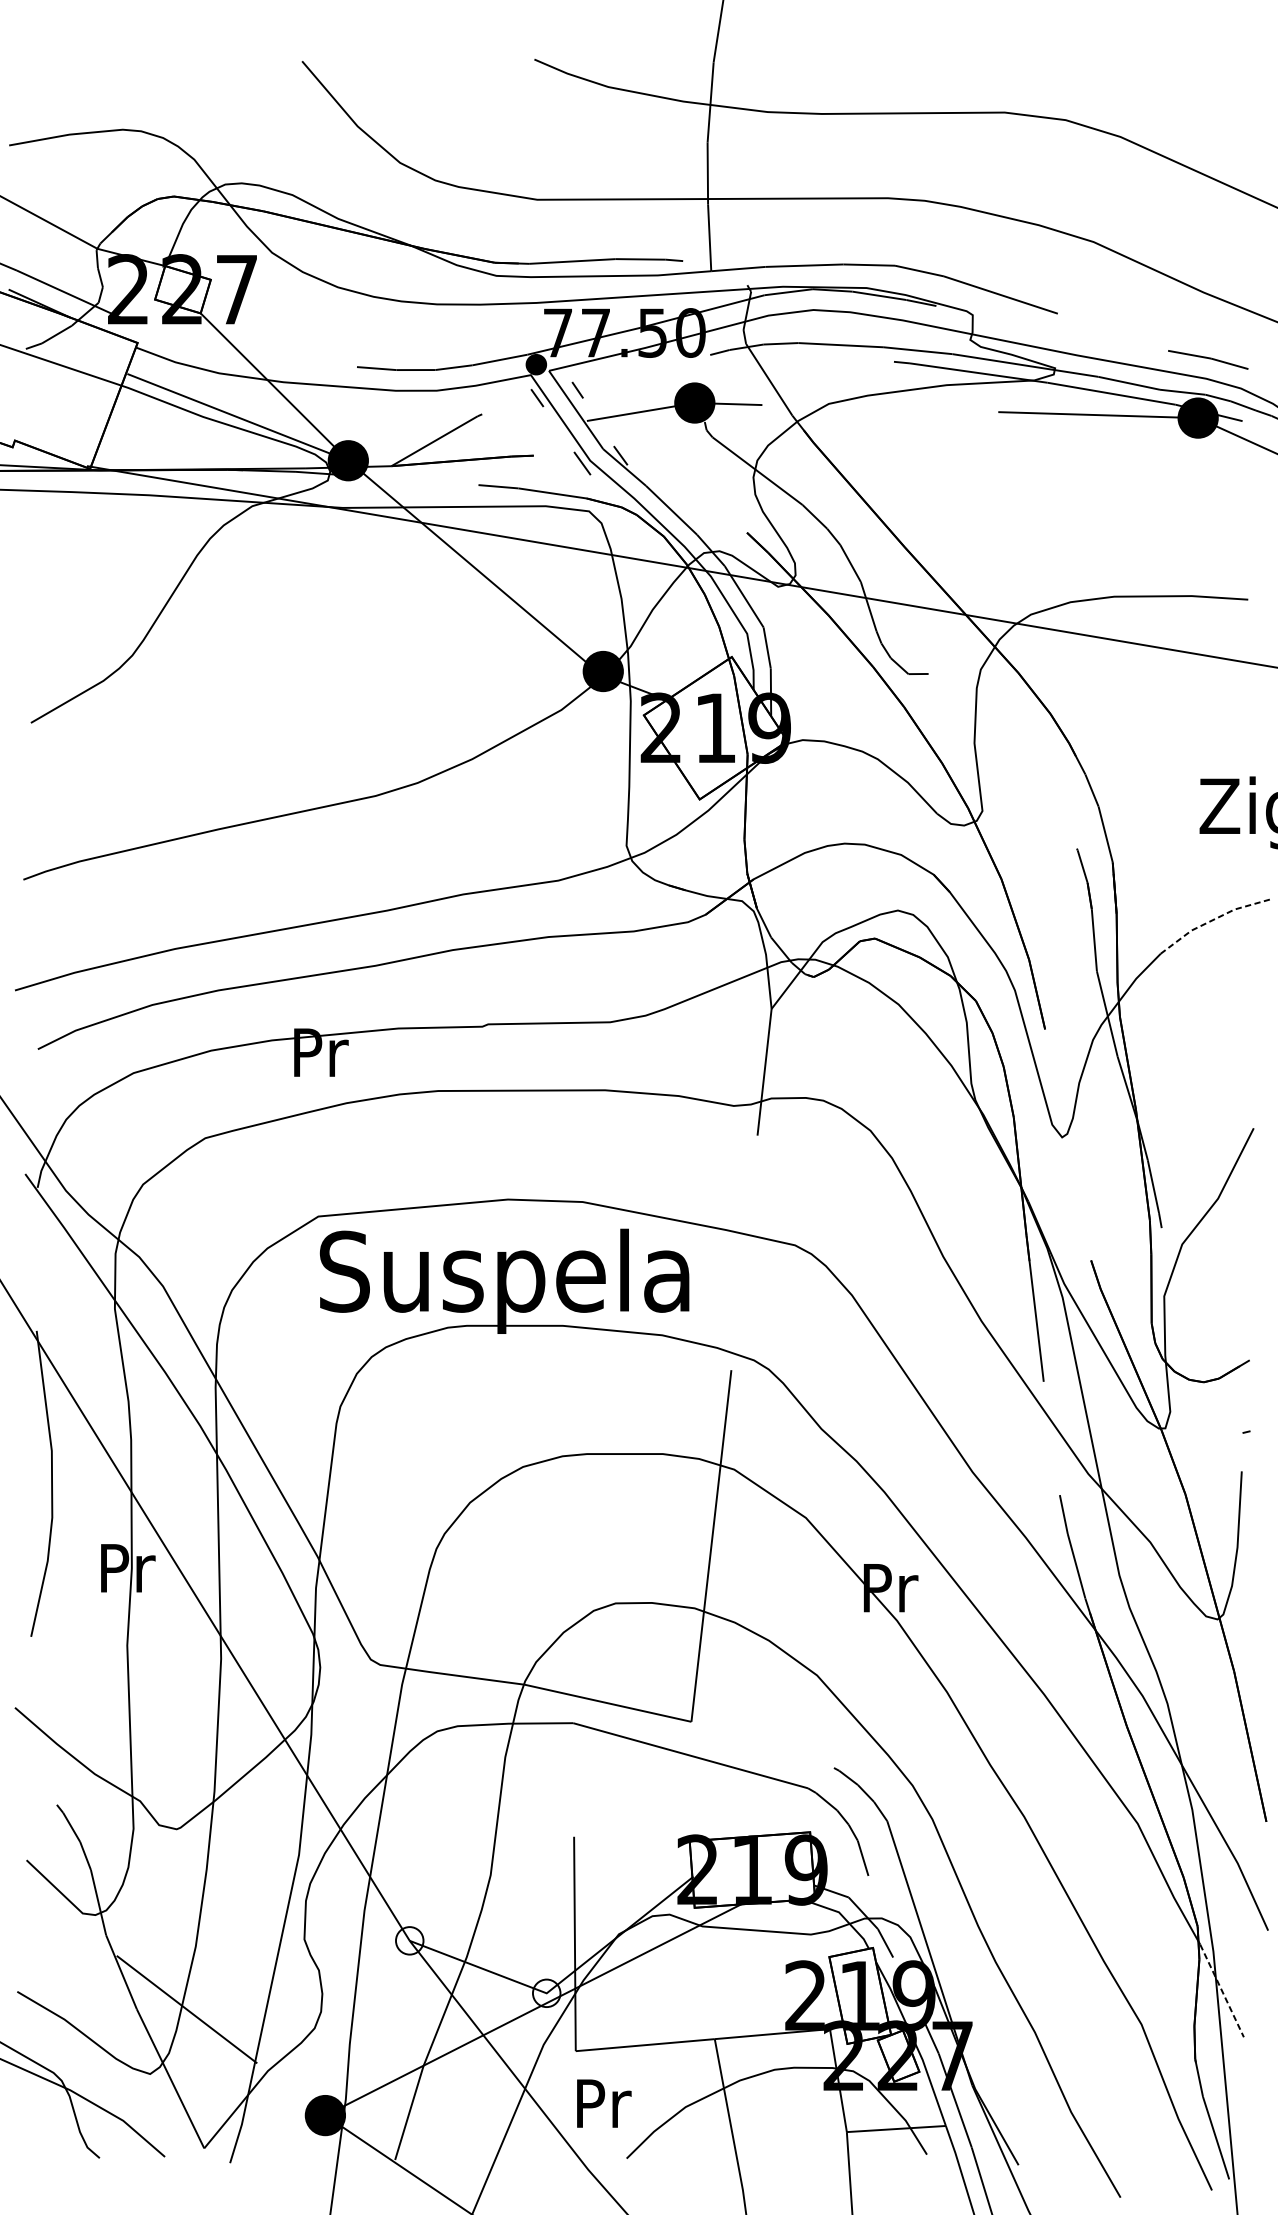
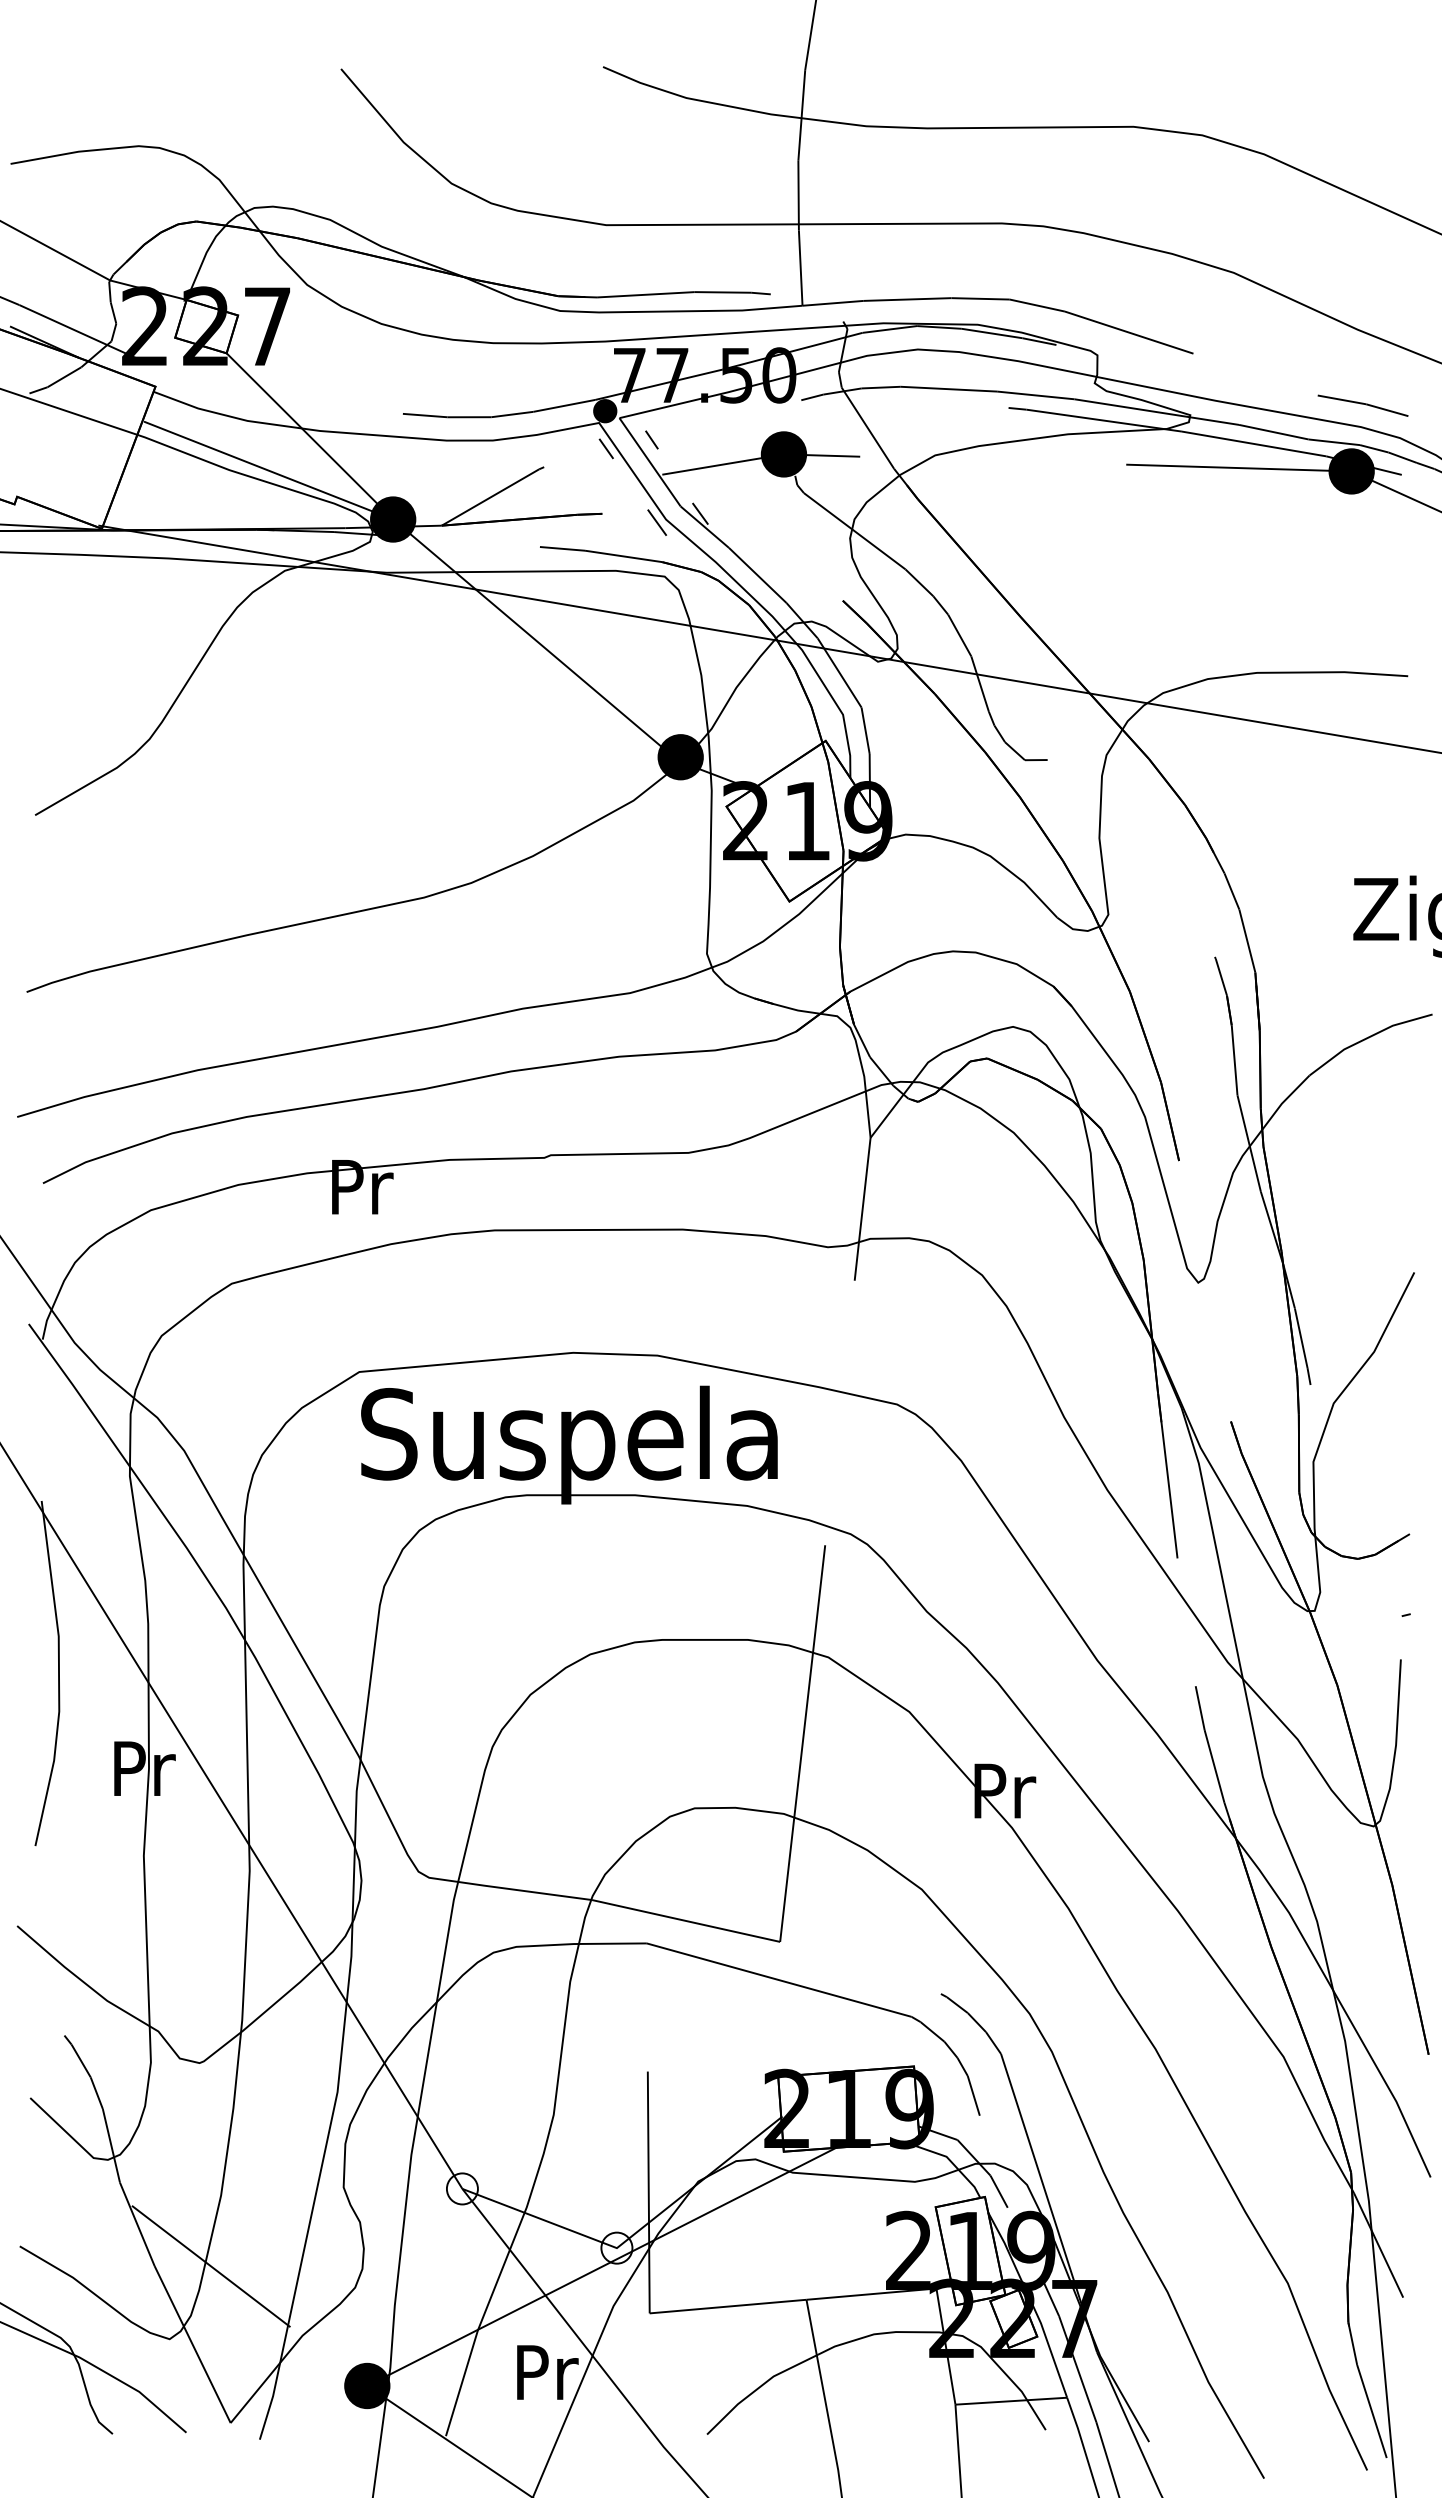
line: (1212, 920) -> (1367, 1038), dashed -> solid
line: (1221, 1990) -> (1378, 2245), dashed -> solid
text: (603, 2103) -> (547, 2372), moved

